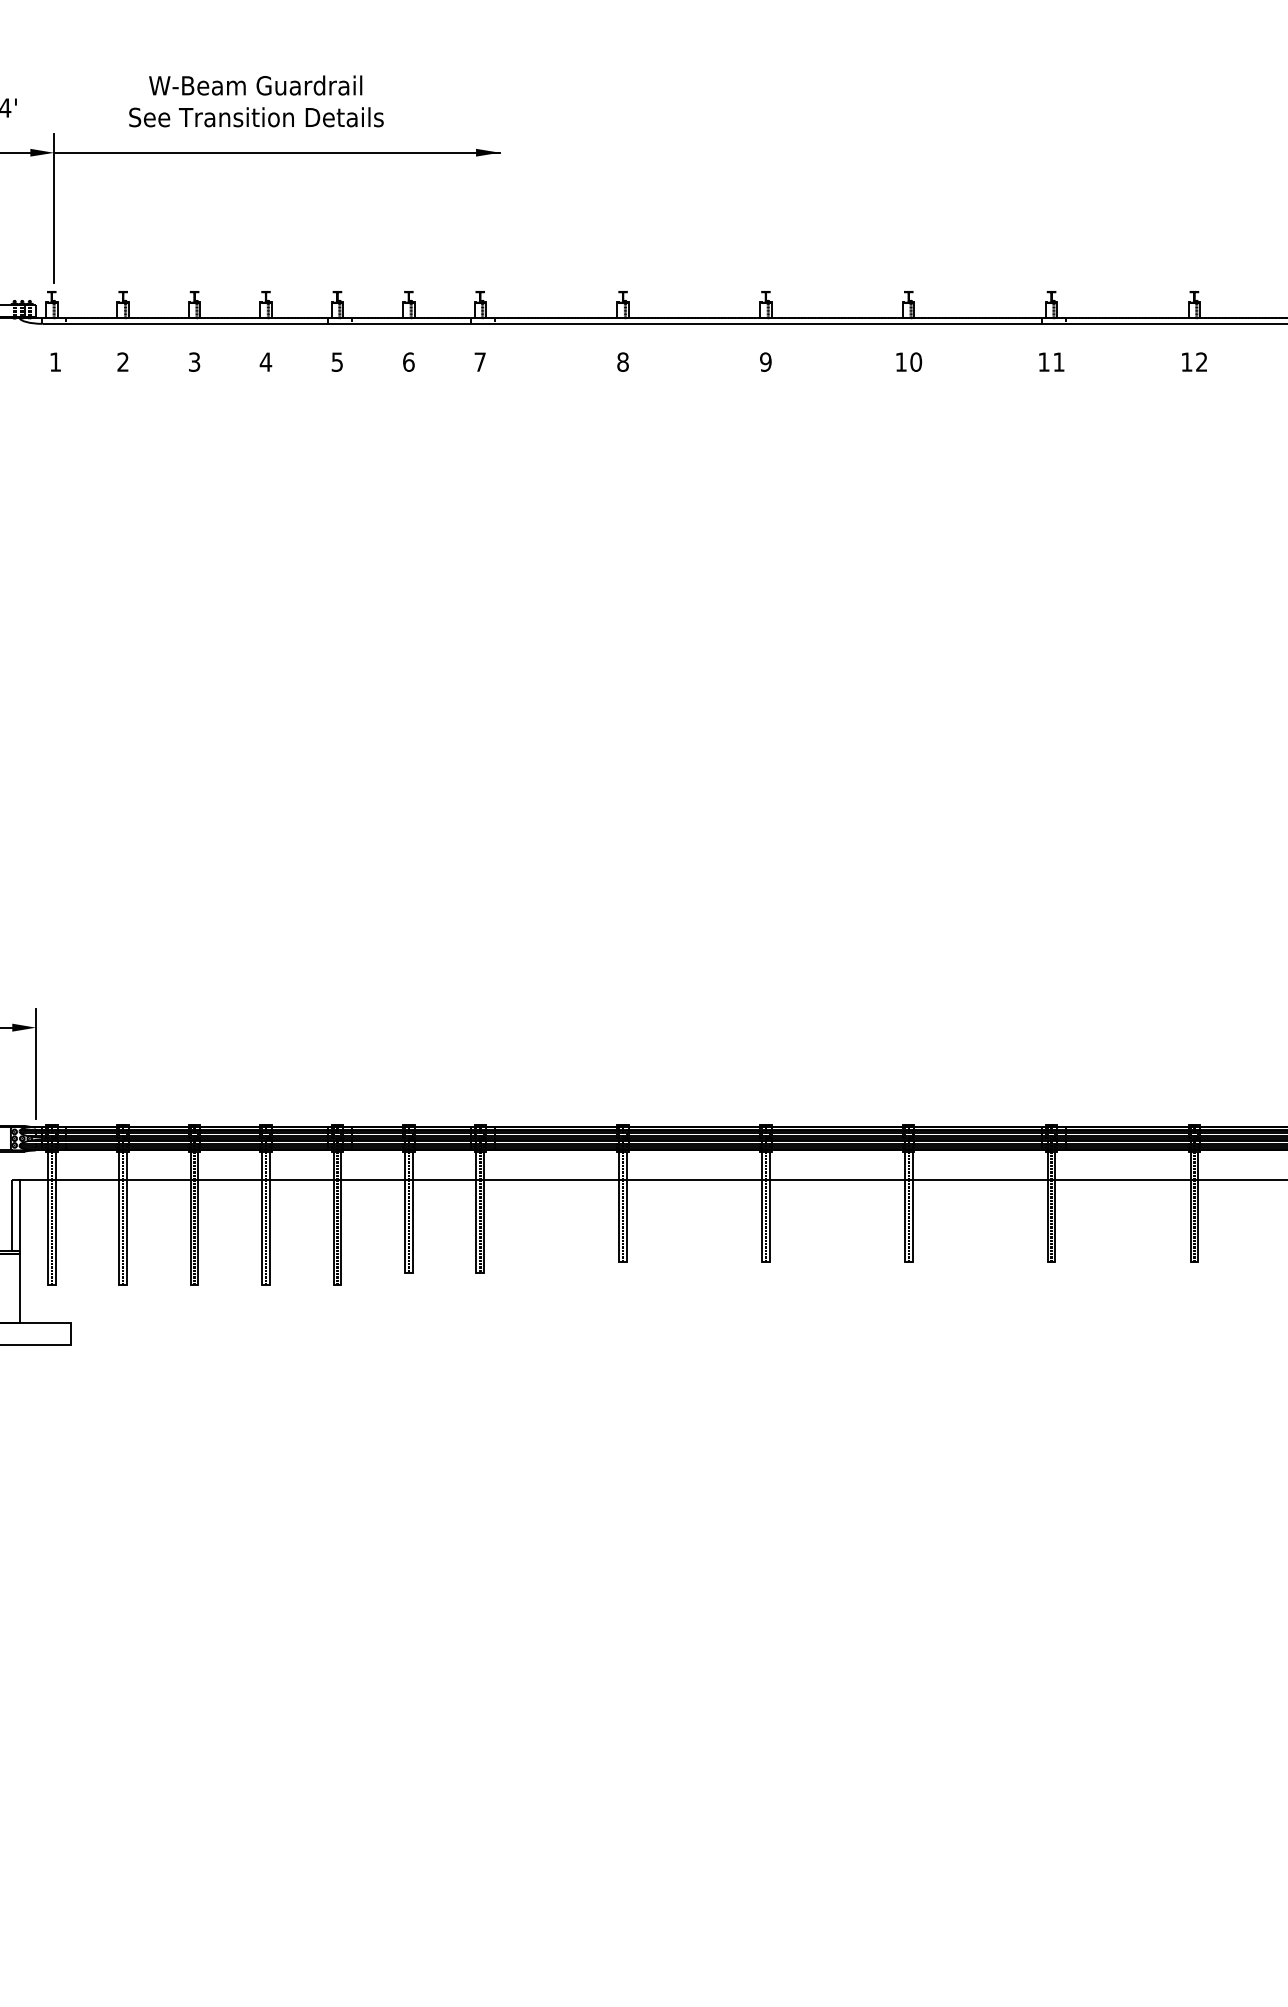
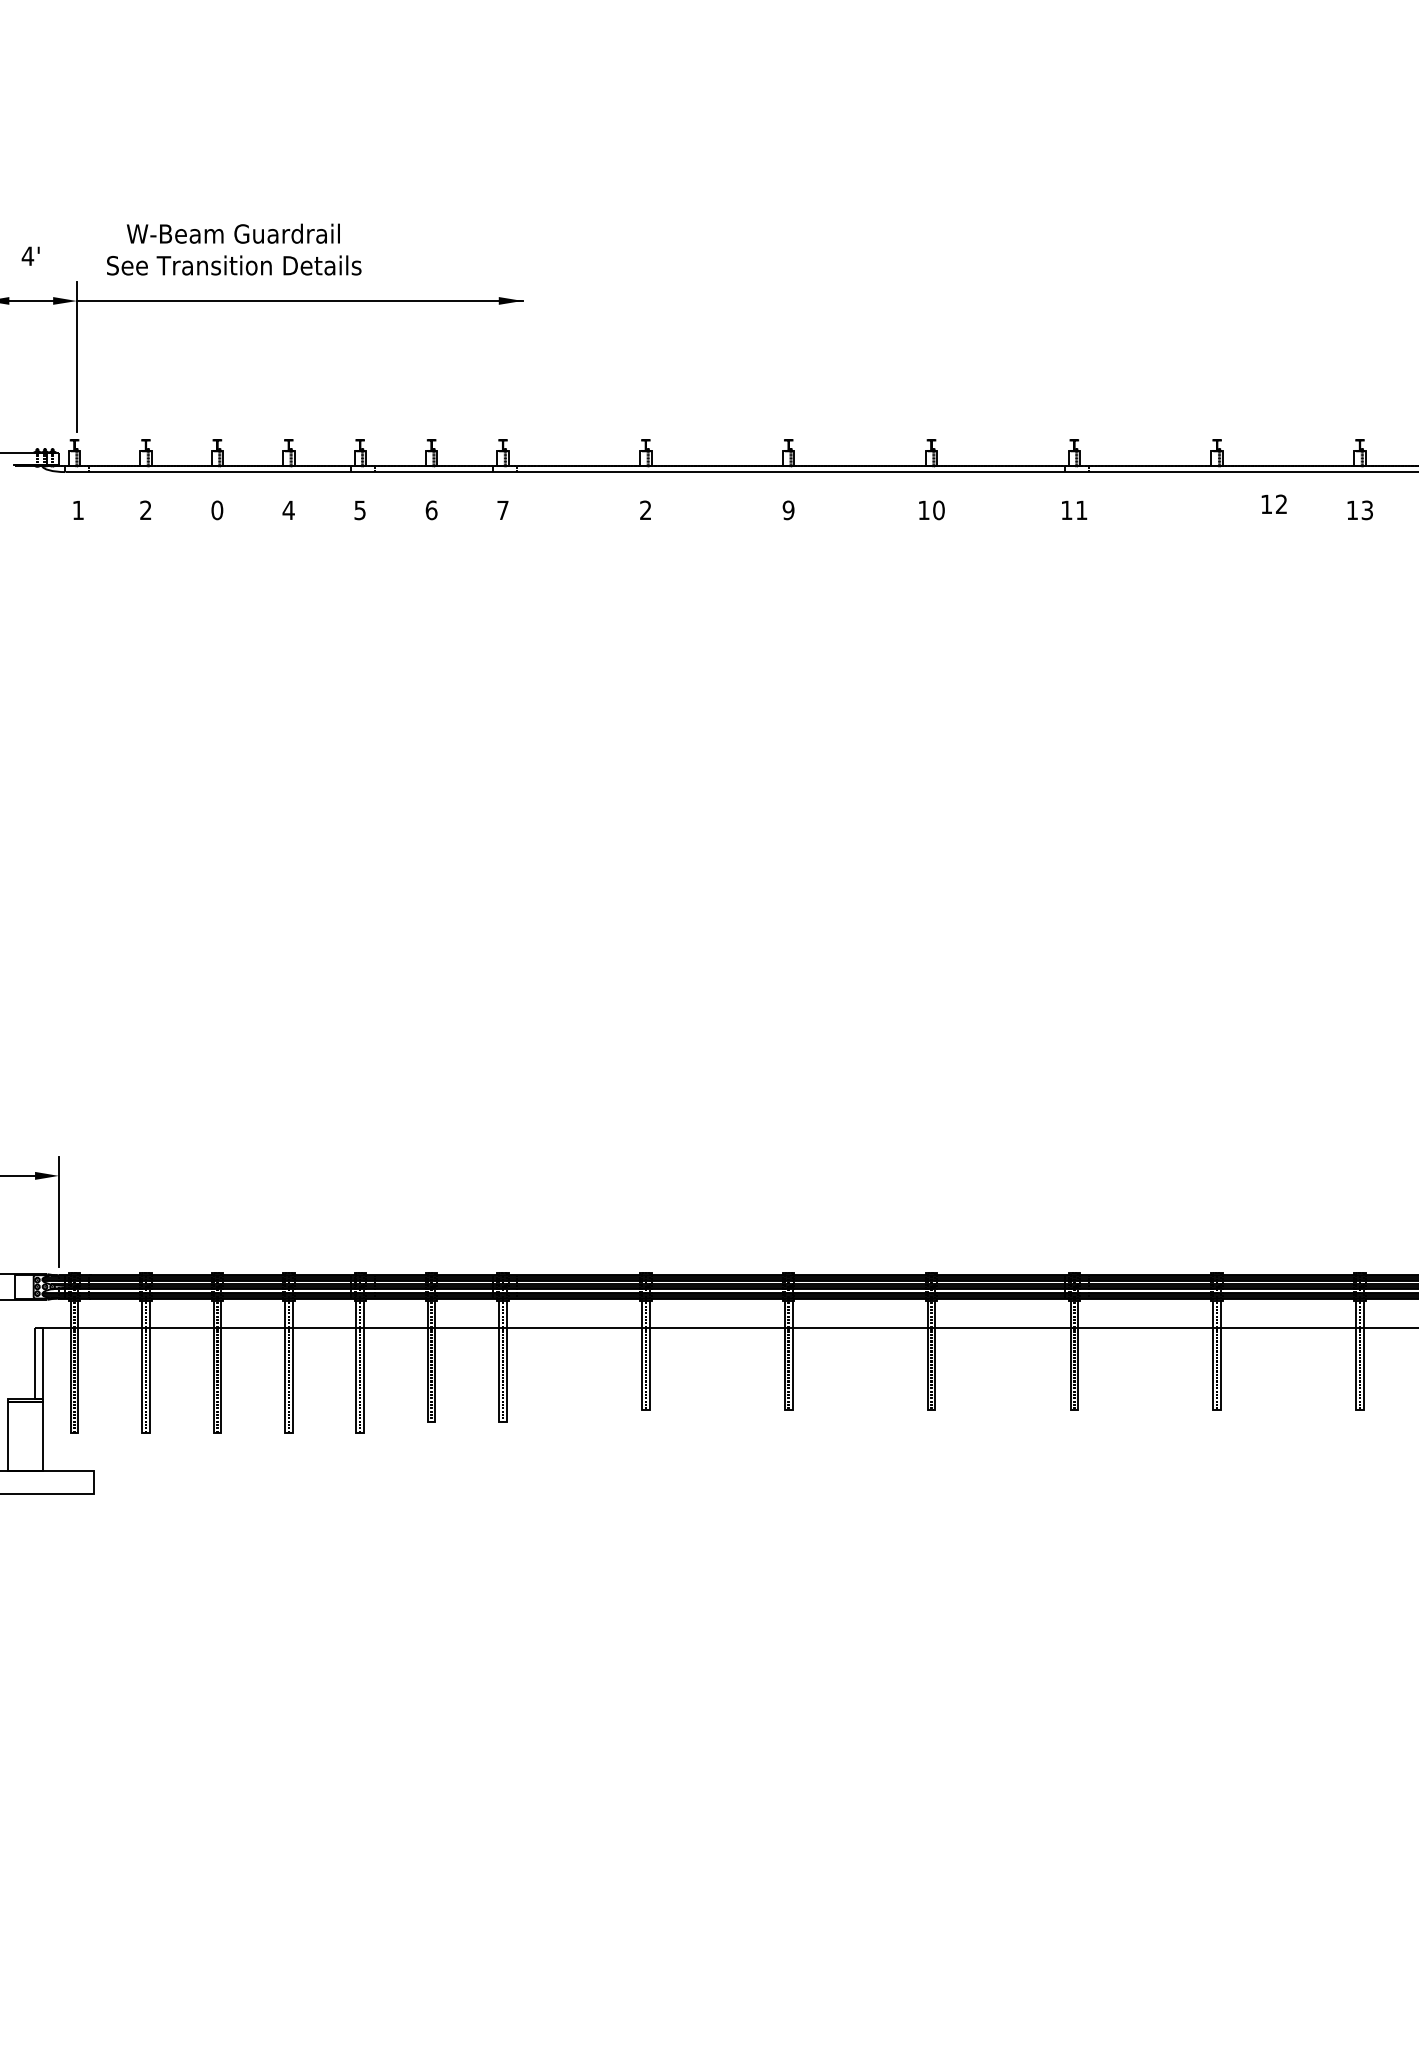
text: (256, 101) -> (234, 249), moved
text: (1193, 361) -> (1273, 503), moved
text: (194, 362) -> (217, 510), 3 -> 0
text: (622, 362) -> (645, 510), 8 -> 2

